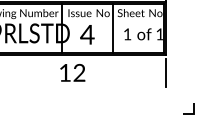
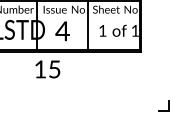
text: (79, 72) -> (54, 69), 12 -> 15
line: (166, 72) -> (141, 69), removed

